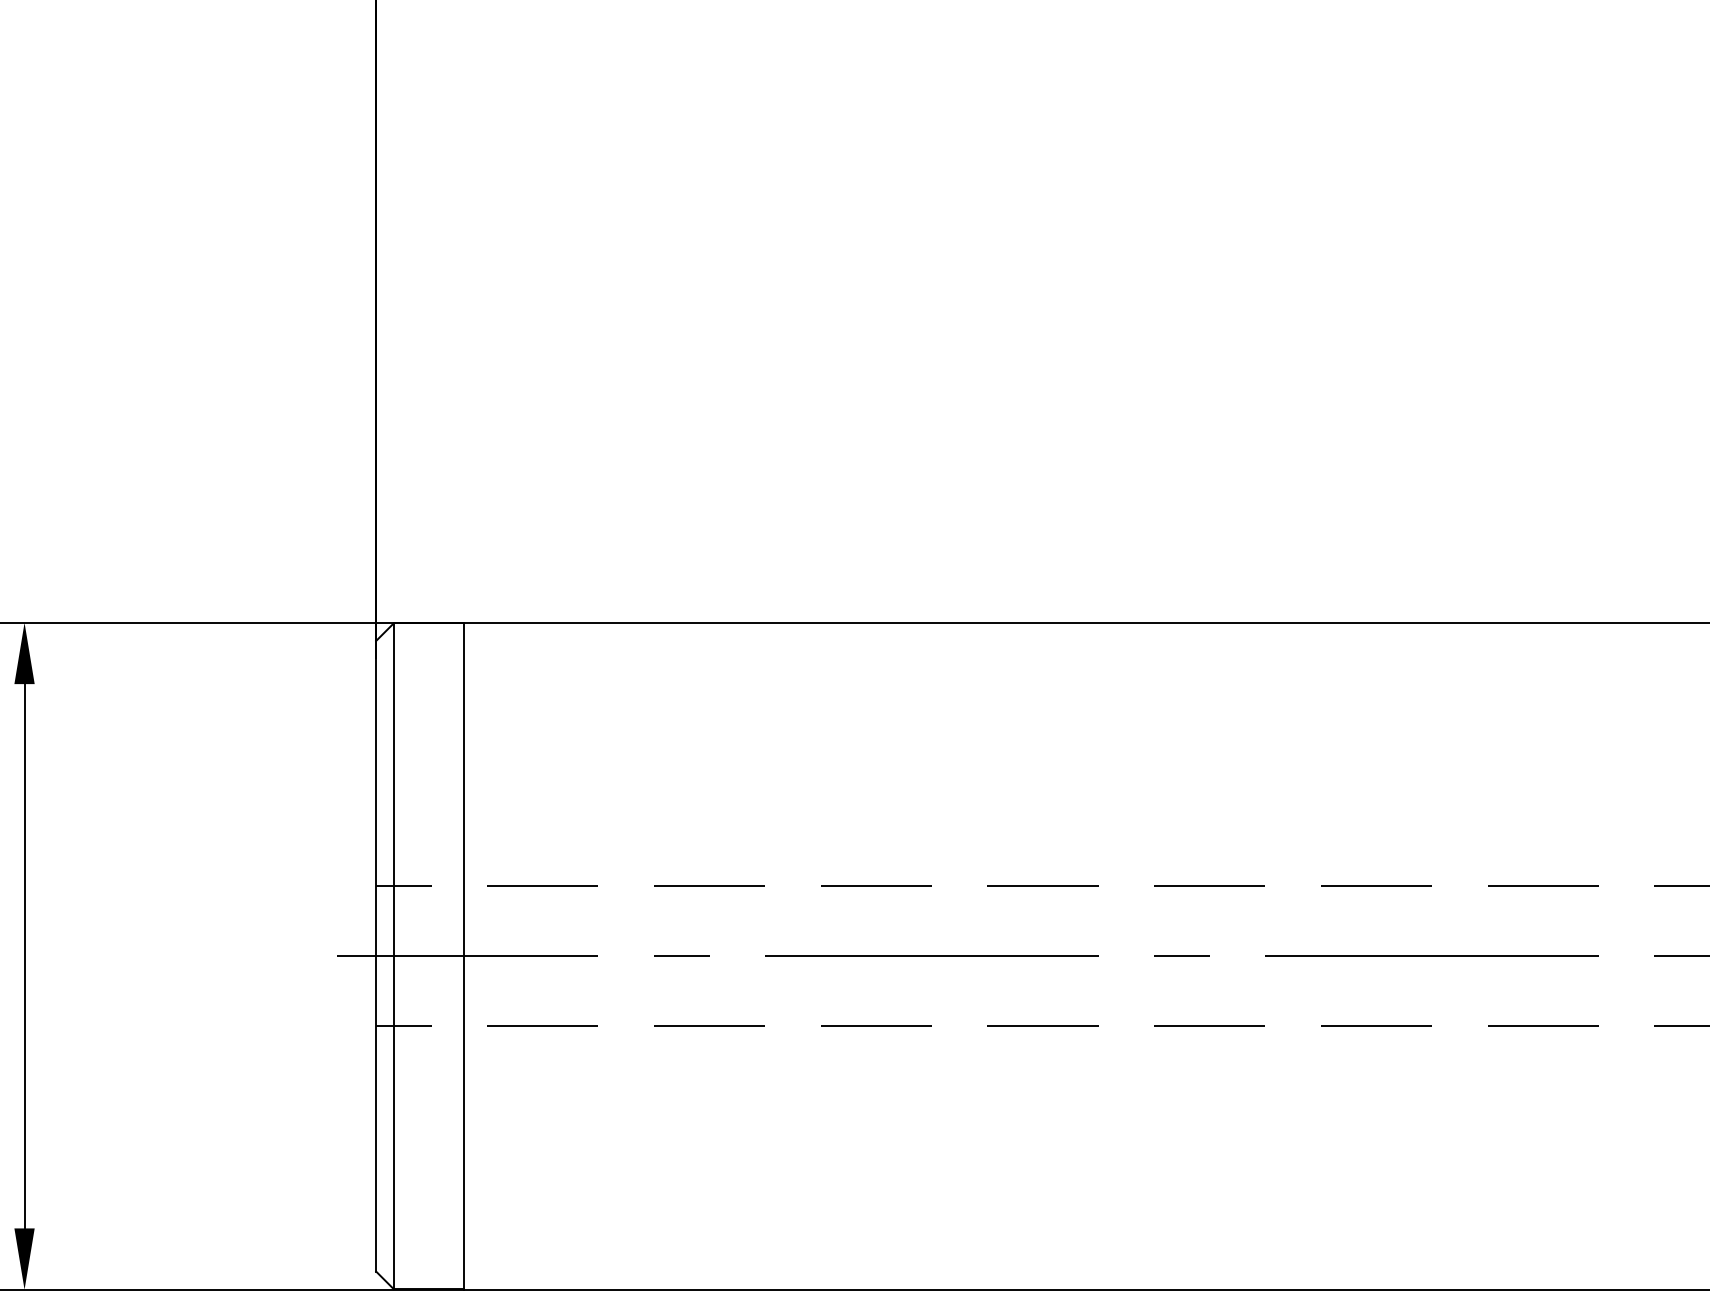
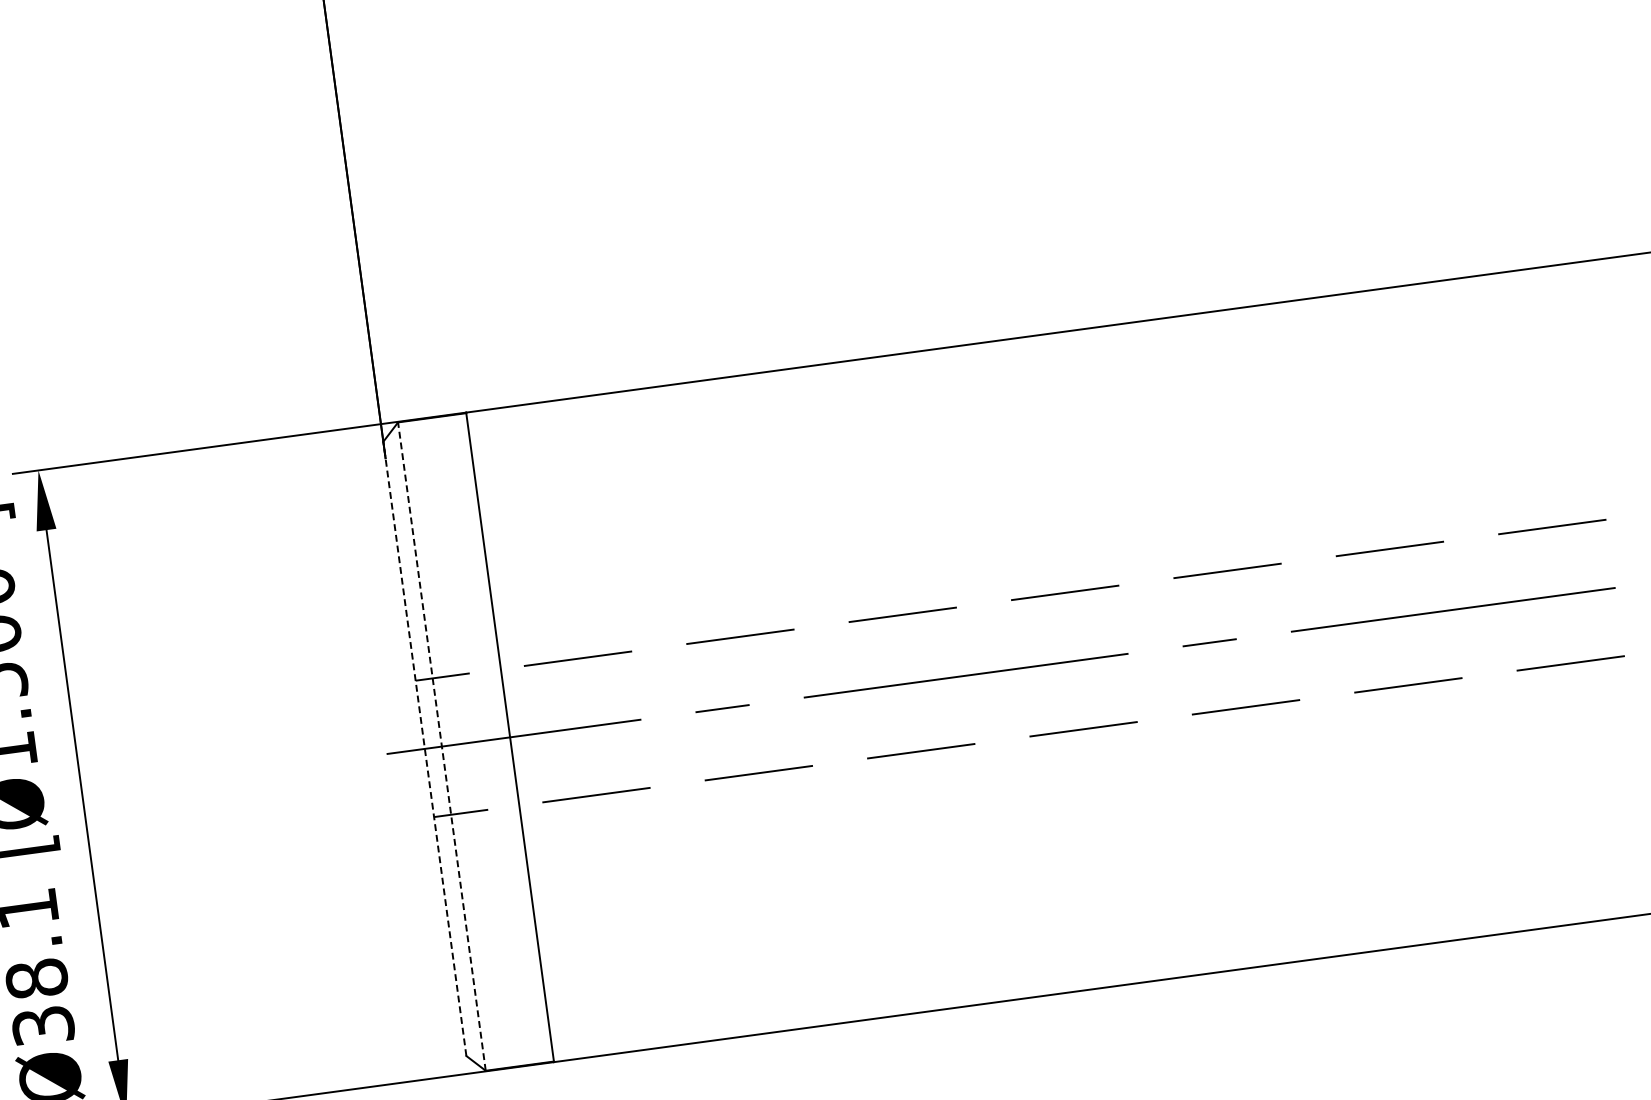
line: (376, 955) -> (425, 748), solid -> dashed
line: (393, 956) -> (441, 746), solid -> dashed

